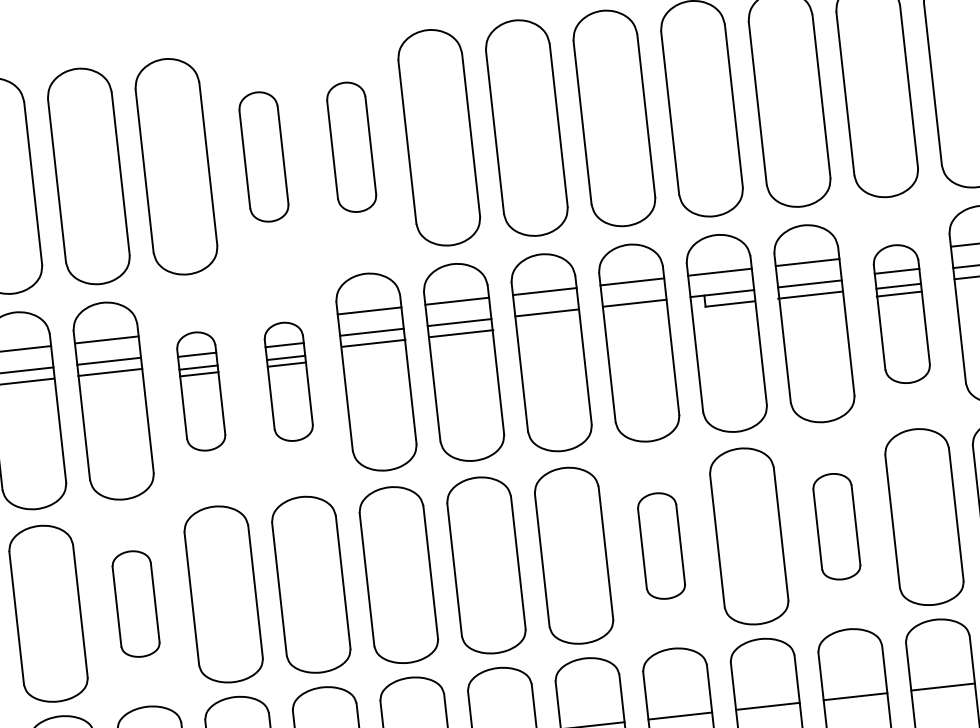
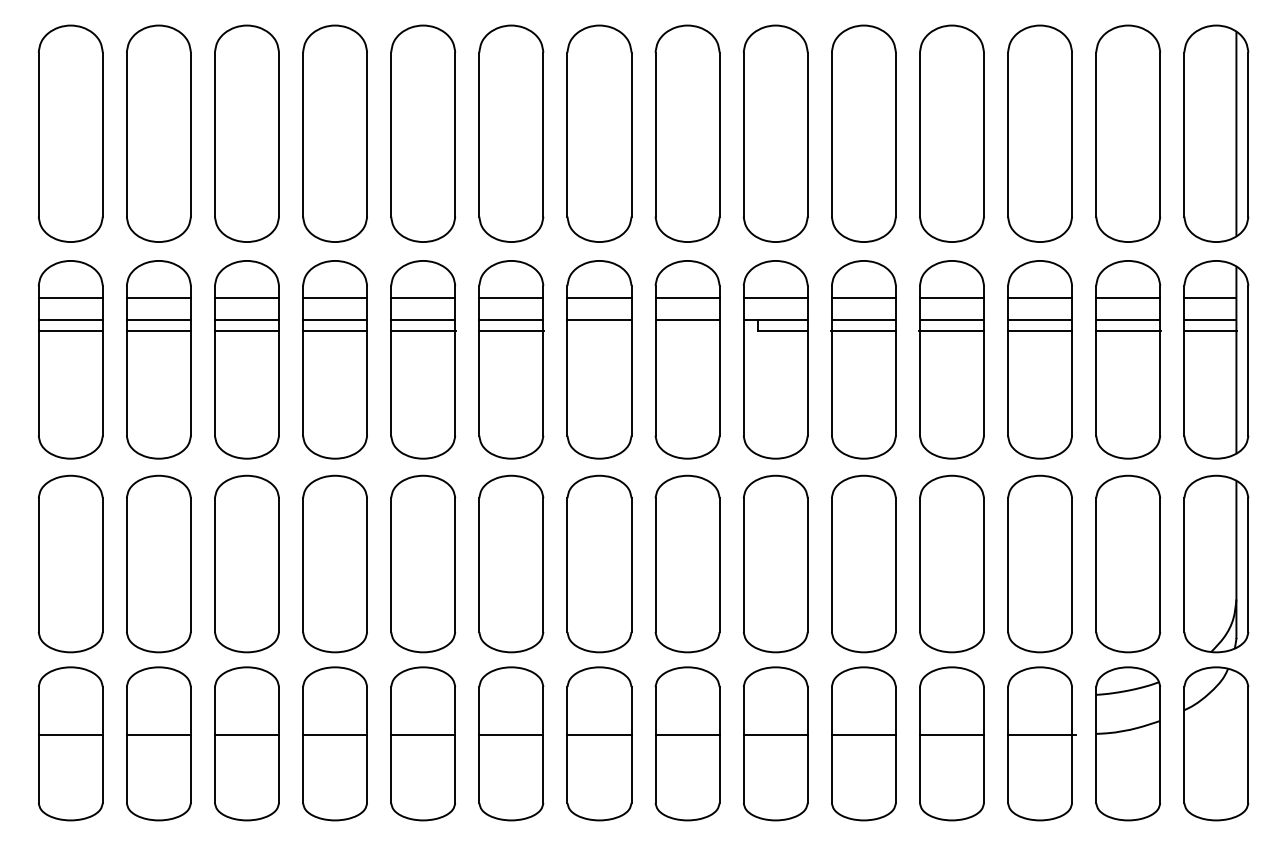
part: (351, 147) -> (423, 133), size x1.67
part: (263, 156) -> (334, 133), size x1.67
part: (901, 313) -> (951, 359), size x1.43
part: (288, 381) -> (334, 359), size x1.67
part: (200, 391) -> (246, 359), size x1.67
part: (836, 526) -> (863, 563), size x1.67
part: (661, 545) -> (687, 563), size x1.67
part: (135, 603) -> (158, 563), size x1.67

